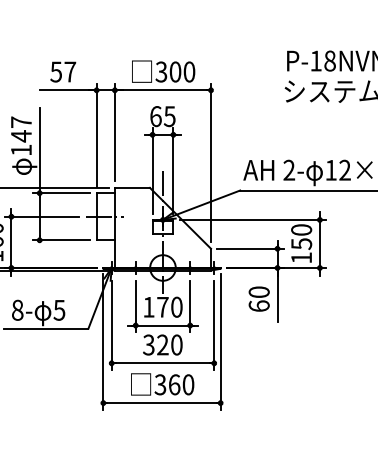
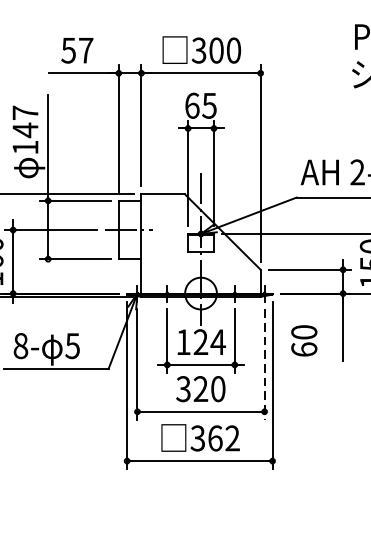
text: (258, 298) -> (303, 340), moved
text: (170, 306) -> (210, 341), 170 -> 124
line: (214, 325) -> (264, 364), solid -> dashed
text: (188, 384) -> (232, 438), 360 -> 362

